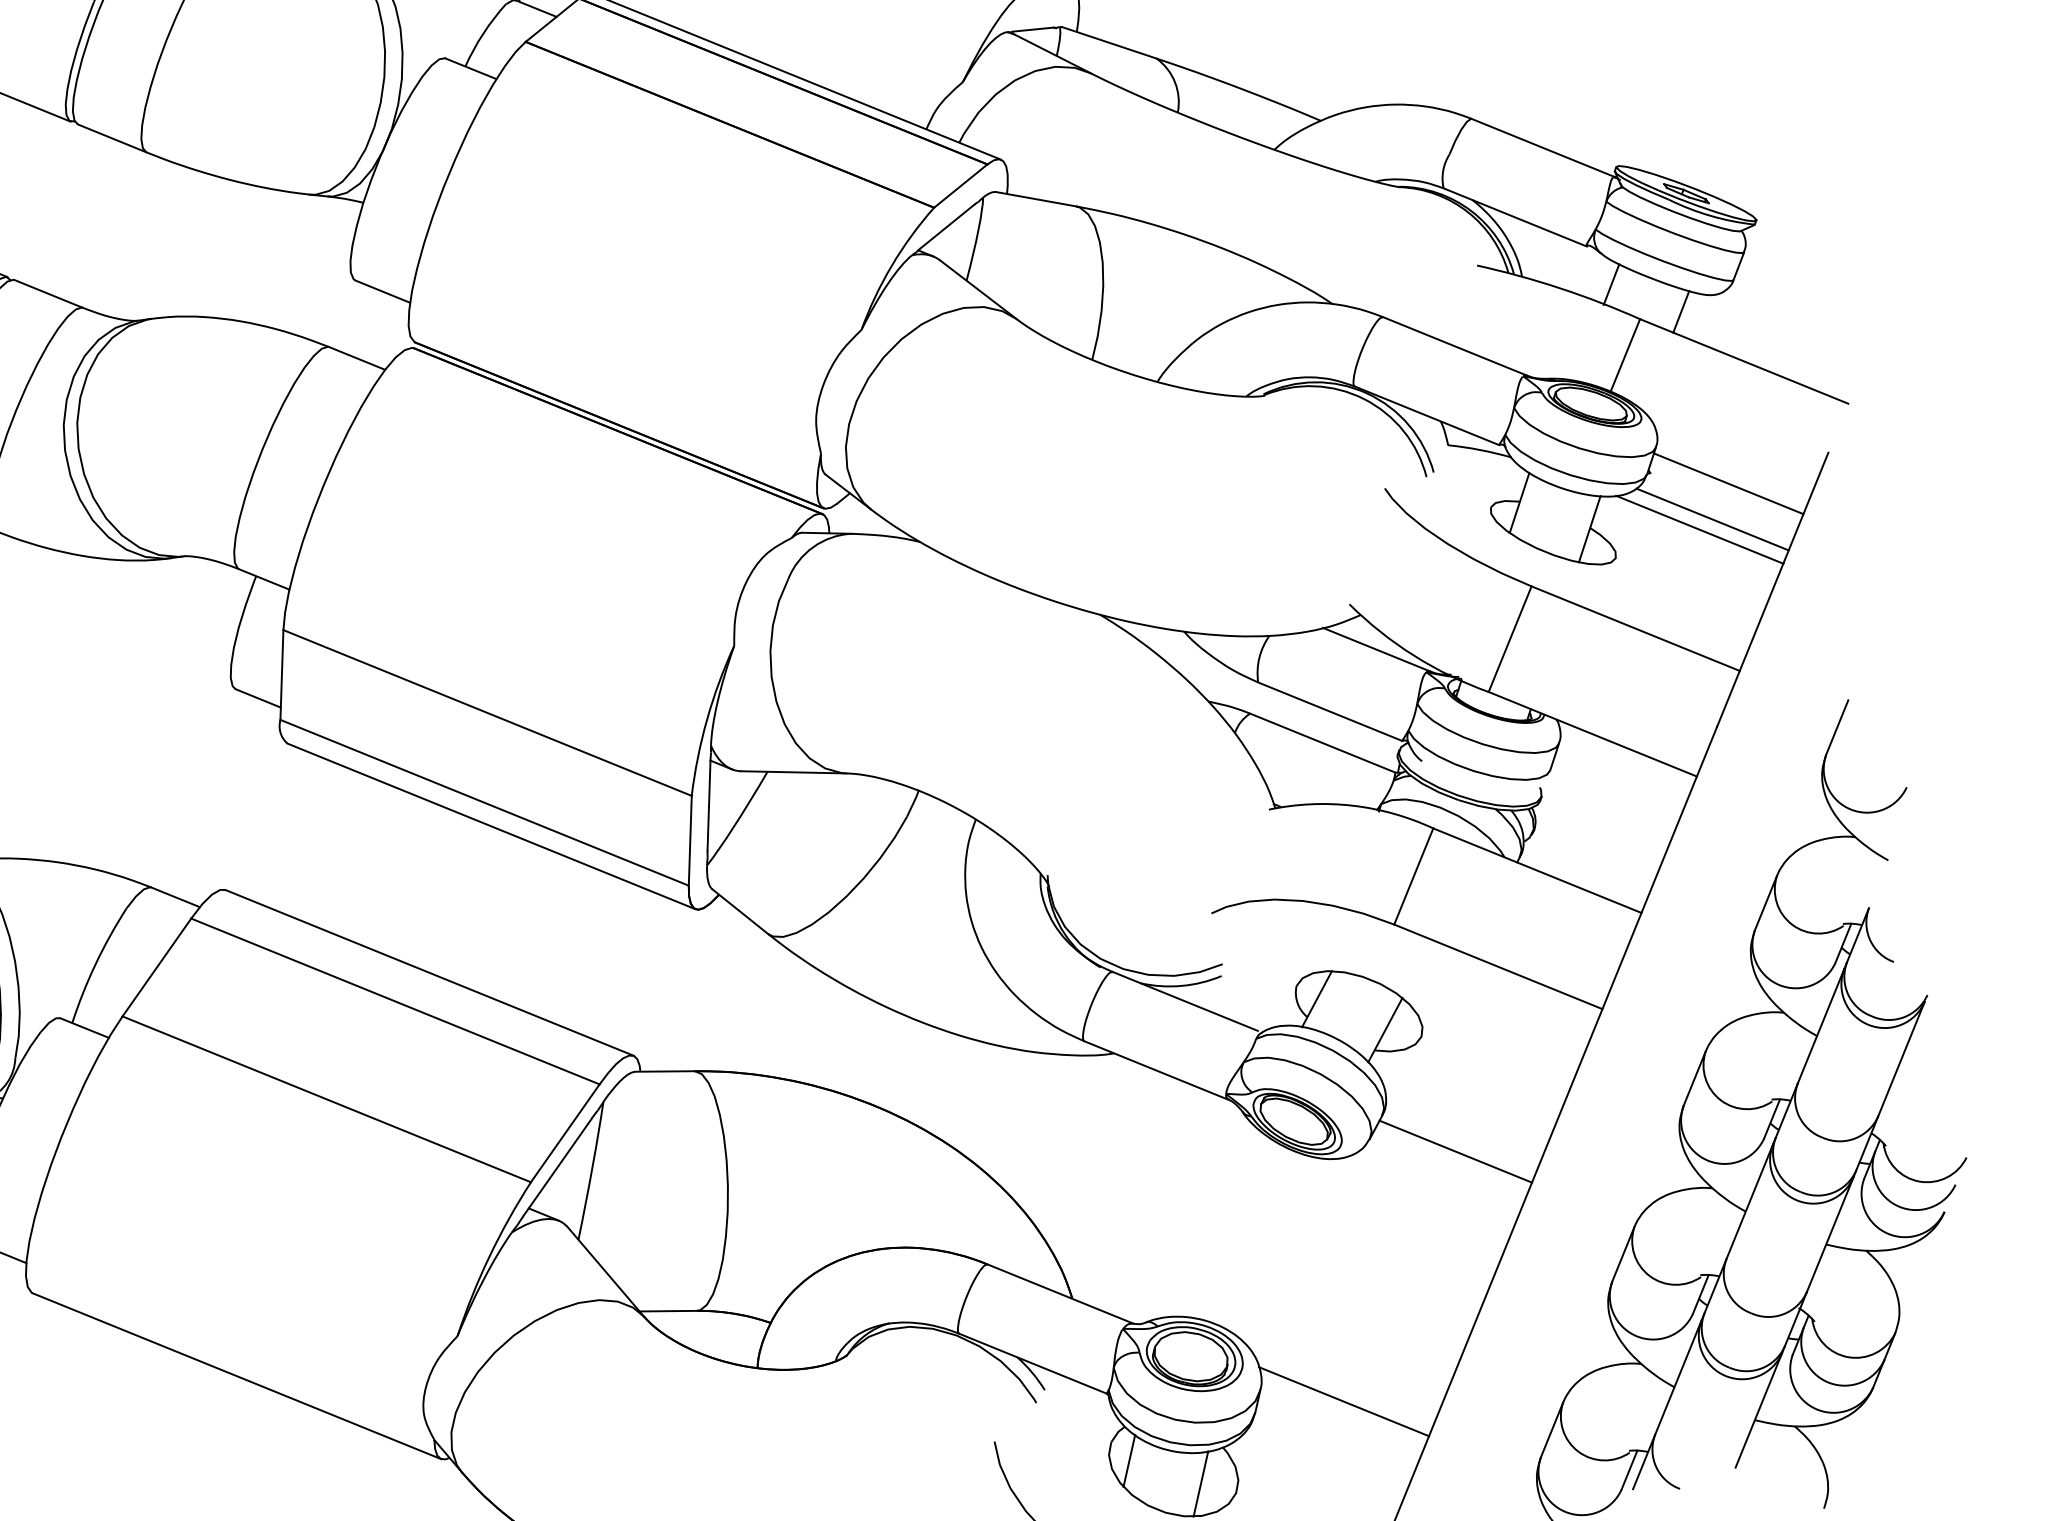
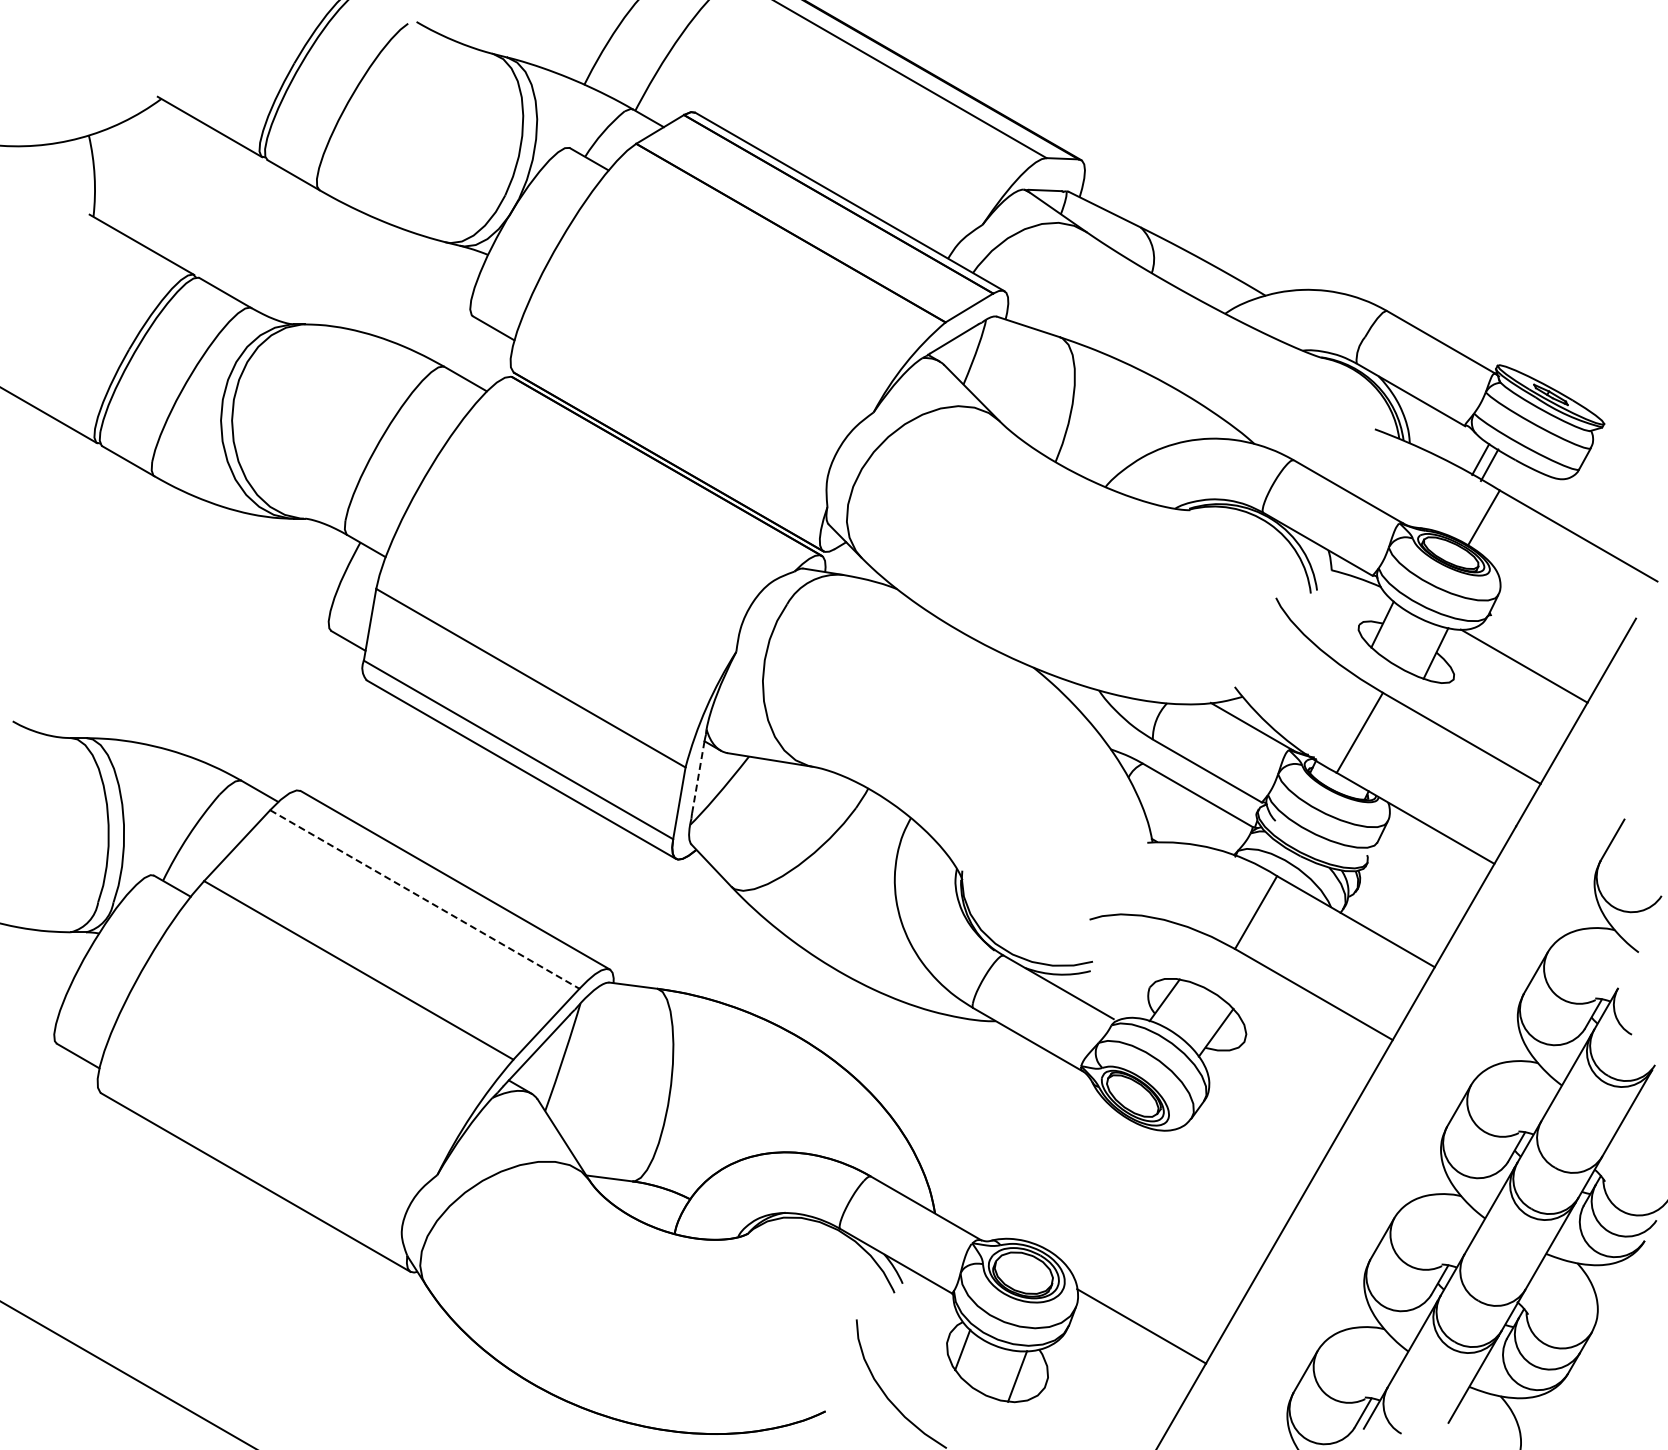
line: (1681, 312) -> (1489, 465), moved
line: (1728, 483) -> (1552, 632), removed
line: (1712, 519) -> (1535, 659), removed
line: (709, 805) -> (698, 777), solid -> dashed
line: (395, 1001) -> (424, 899), solid -> dashed
line: (1454, 1151) -> (1258, 1137), removed

